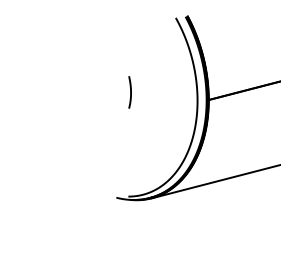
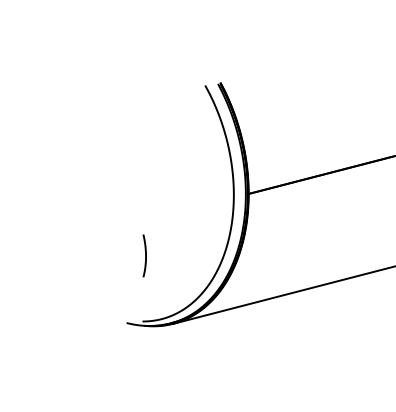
curve: (130, 92) -> (145, 255), moved

